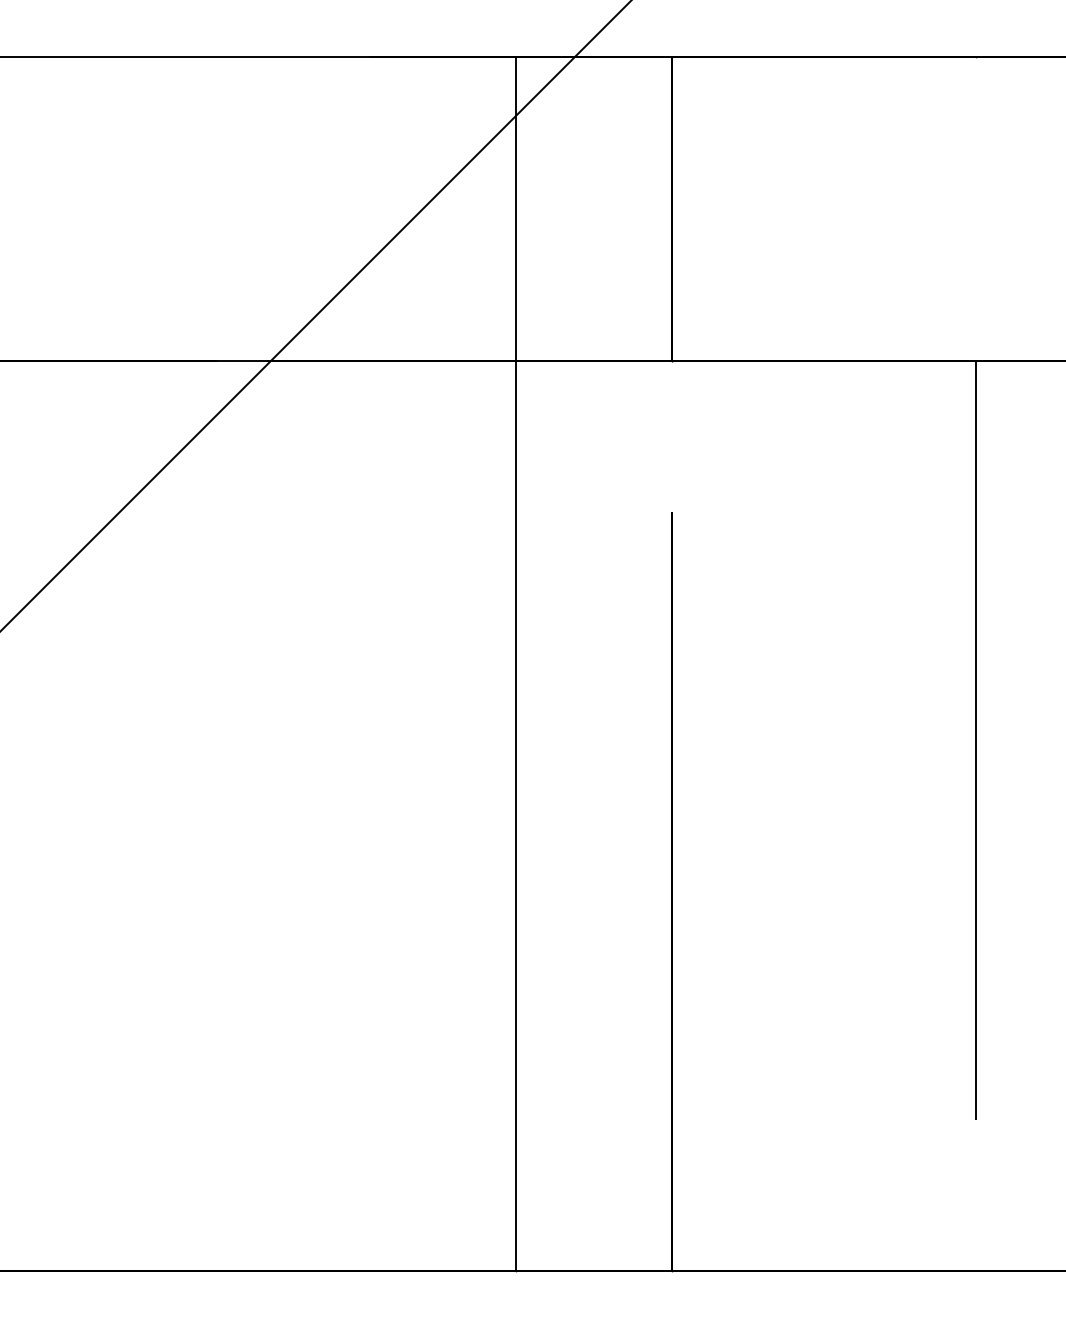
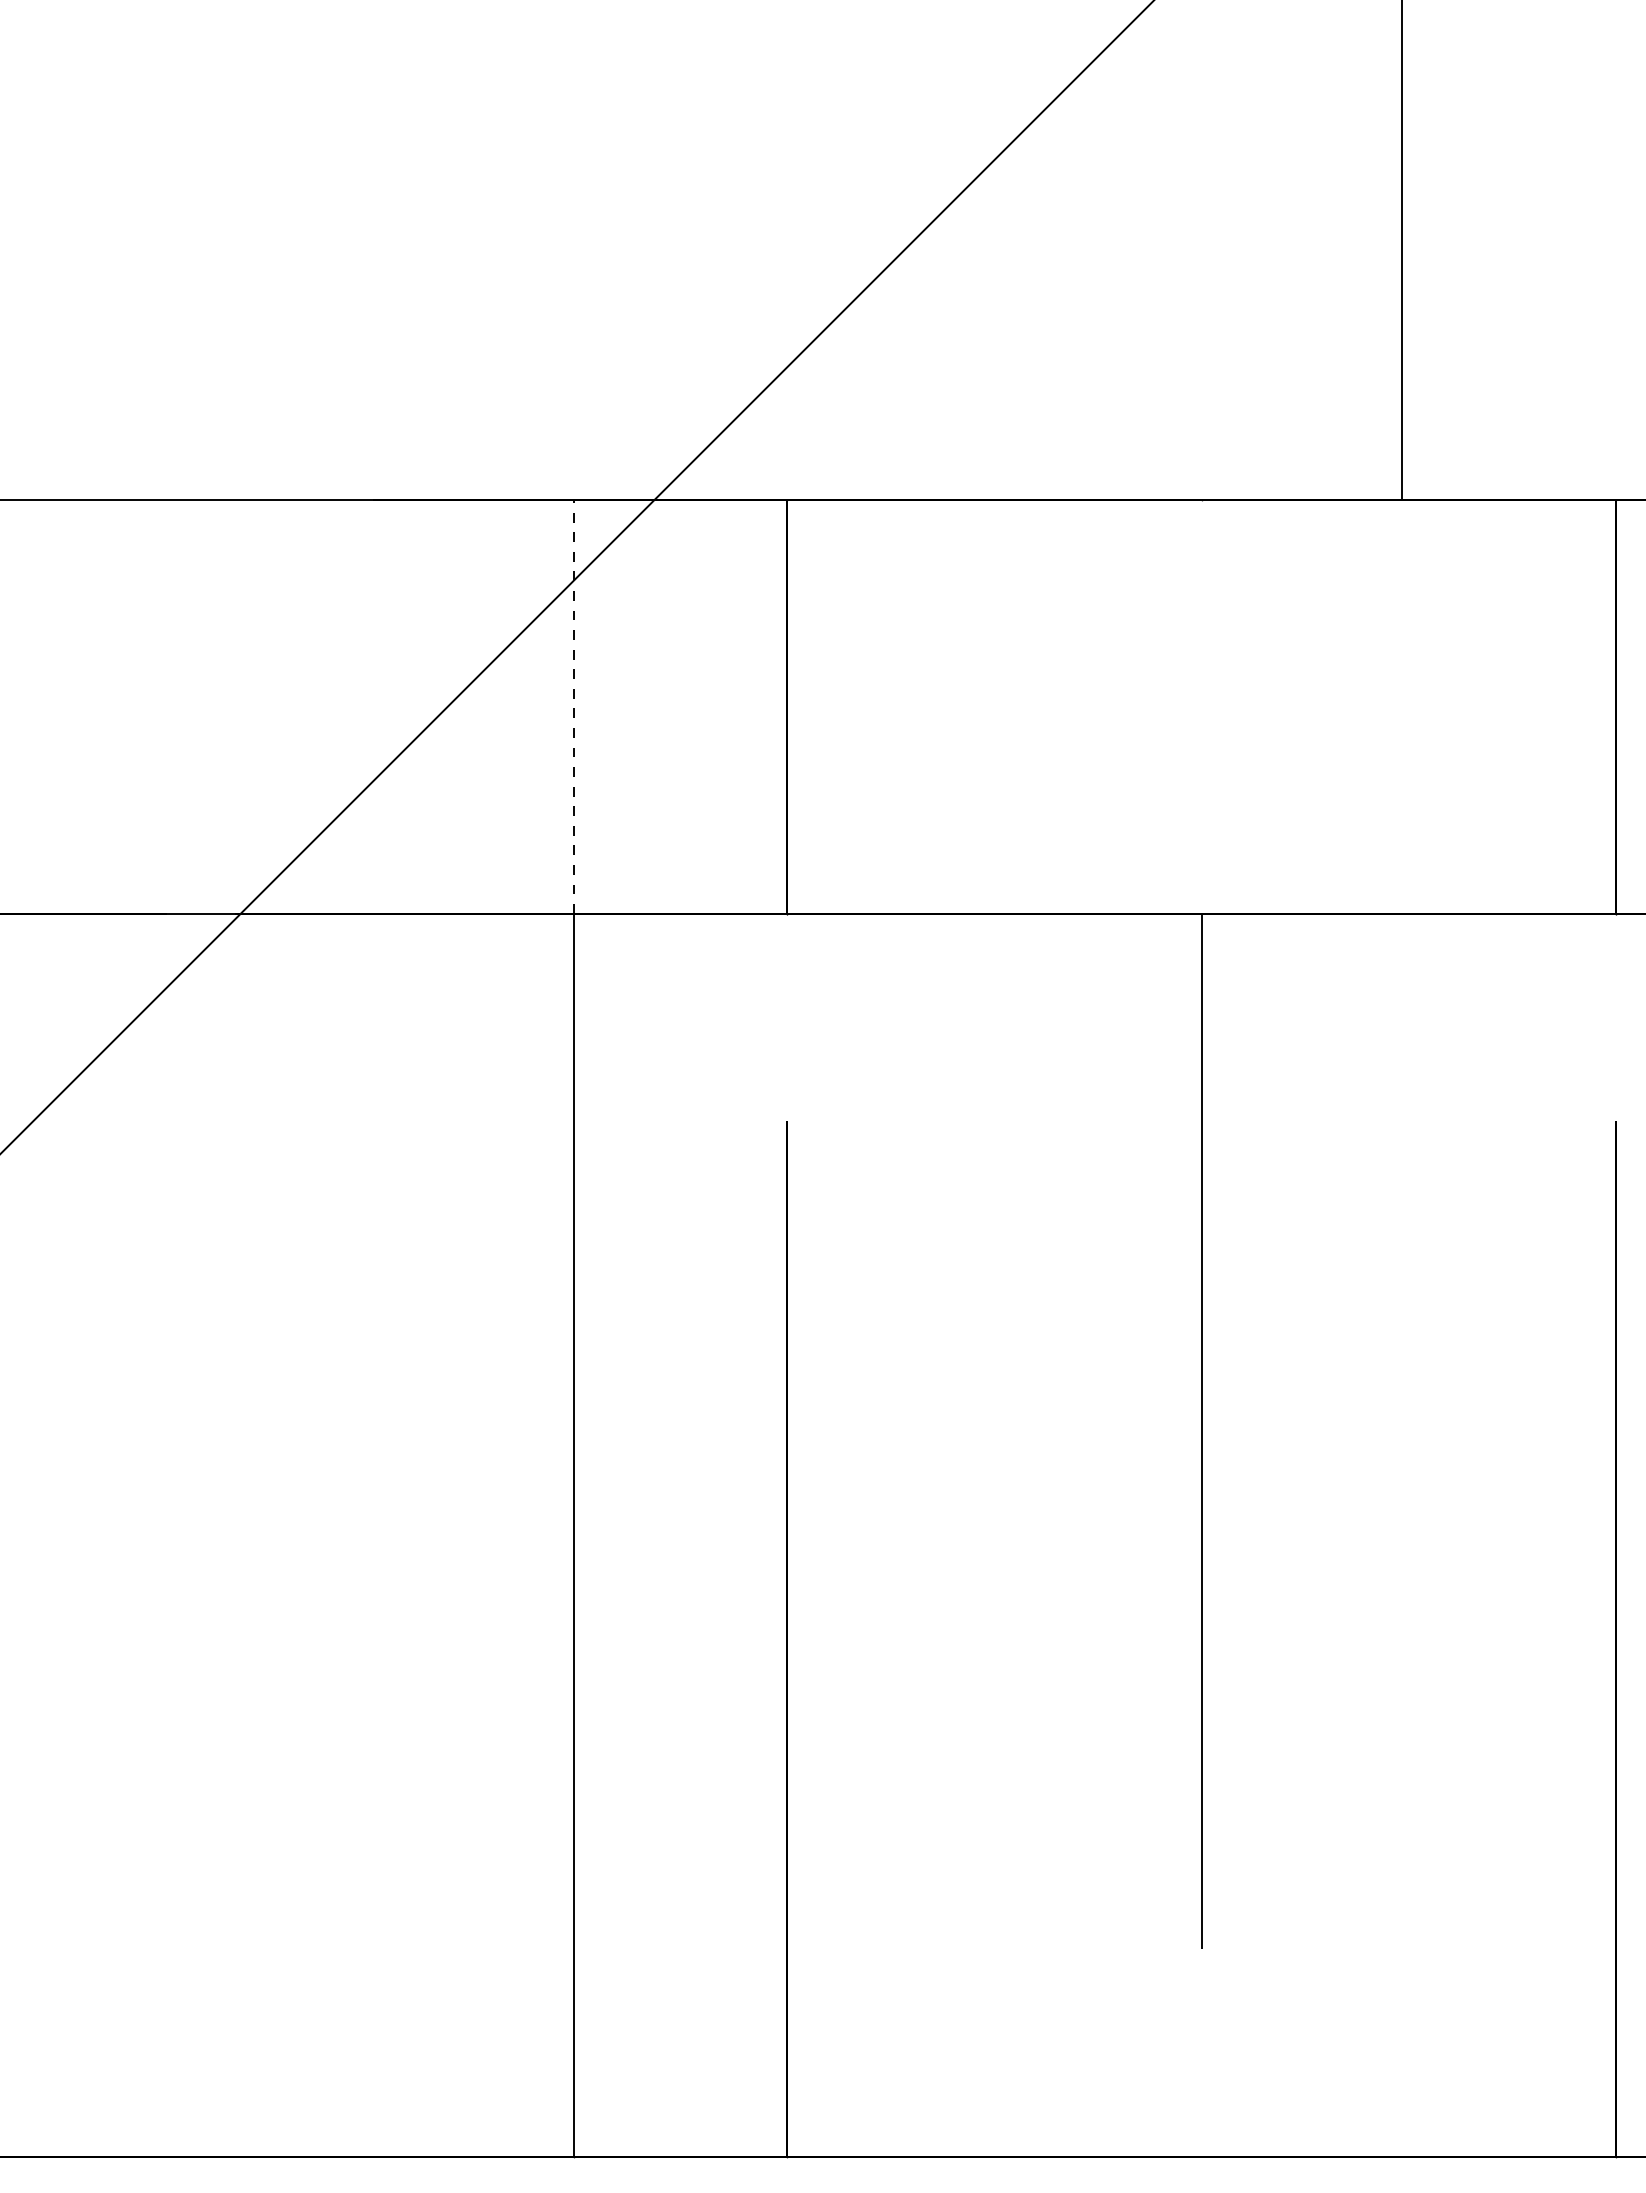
line: (515, 208) -> (573, 706), solid -> dashed

